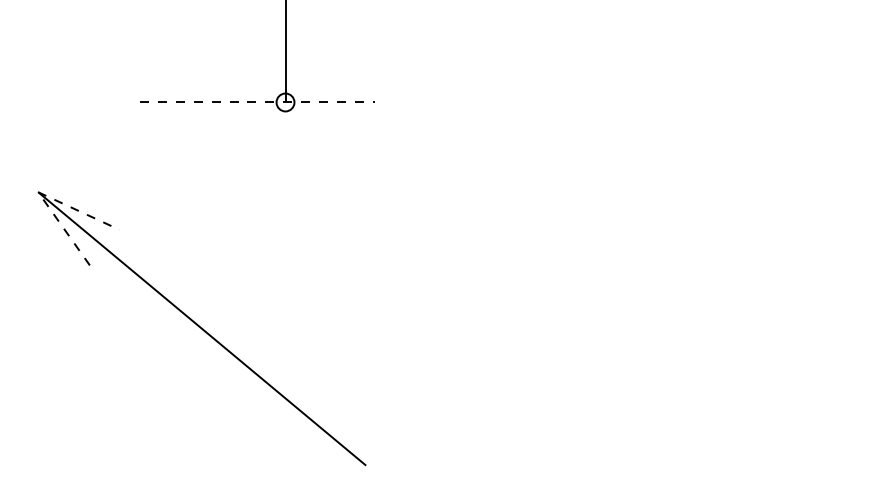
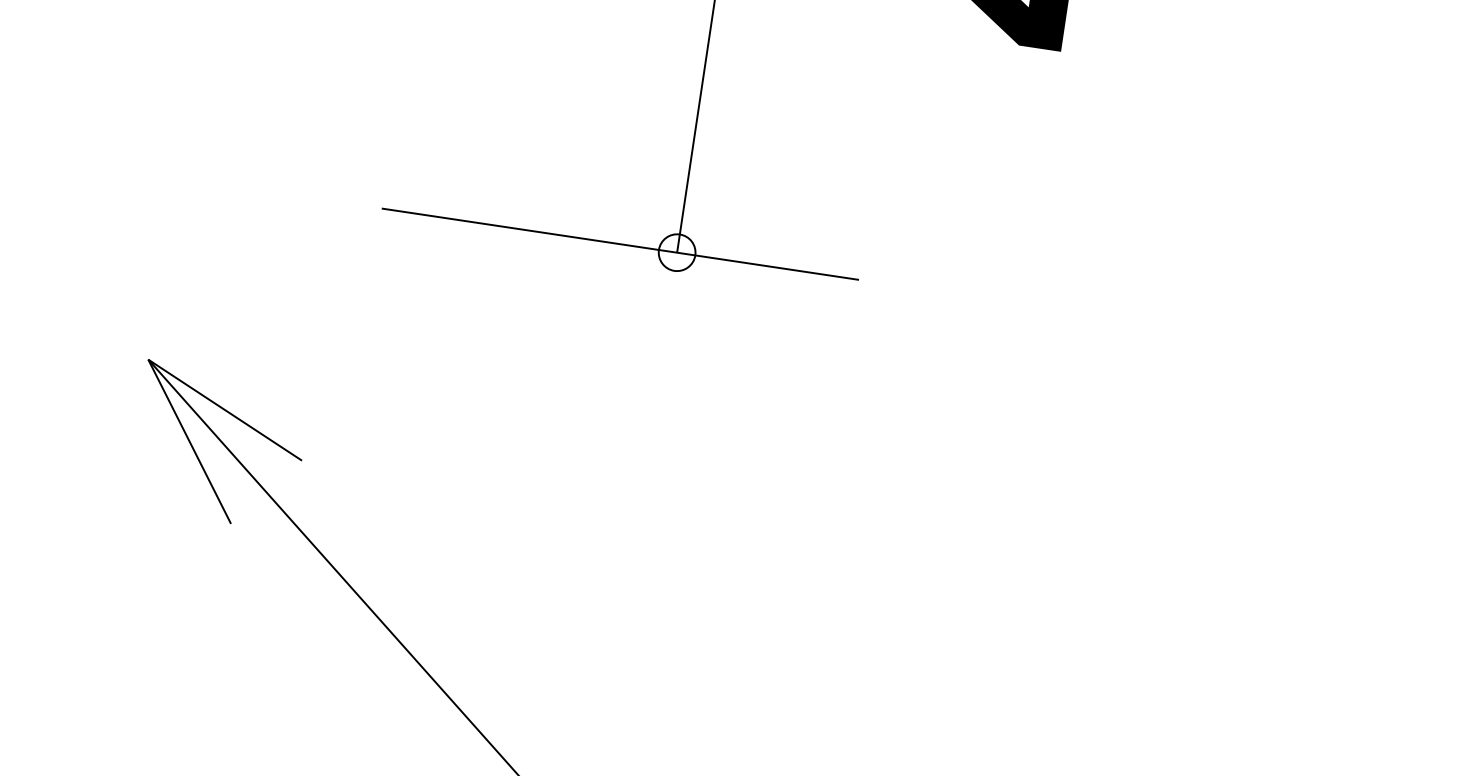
line: (257, 102) -> (620, 244), dashed -> solid
line: (38, 192) -> (148, 360), dashed -> solid

